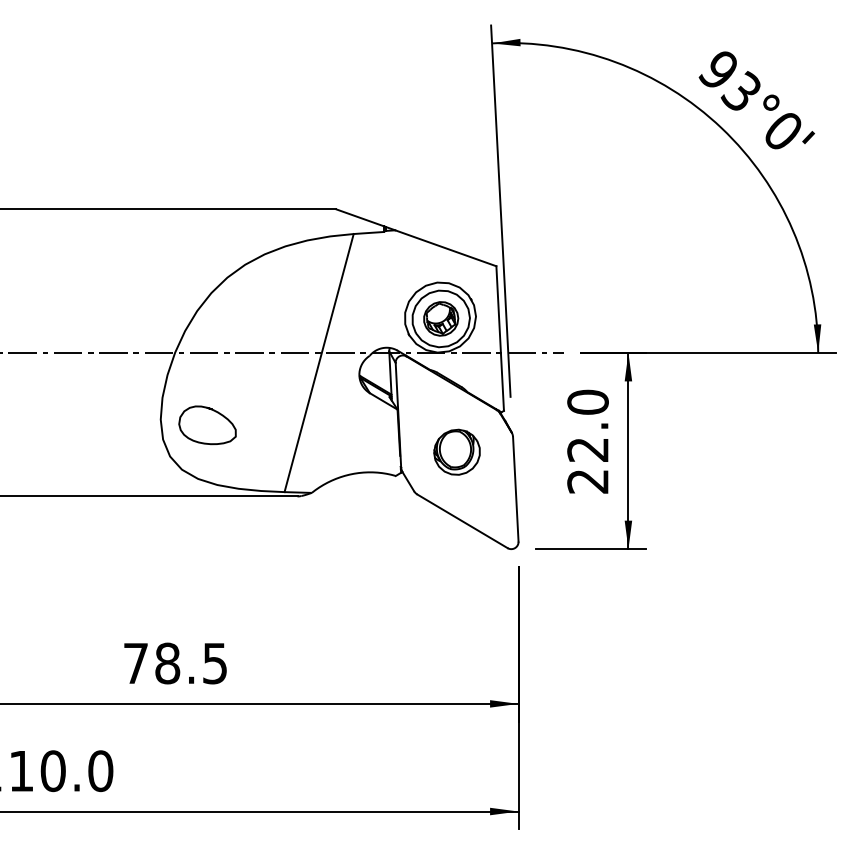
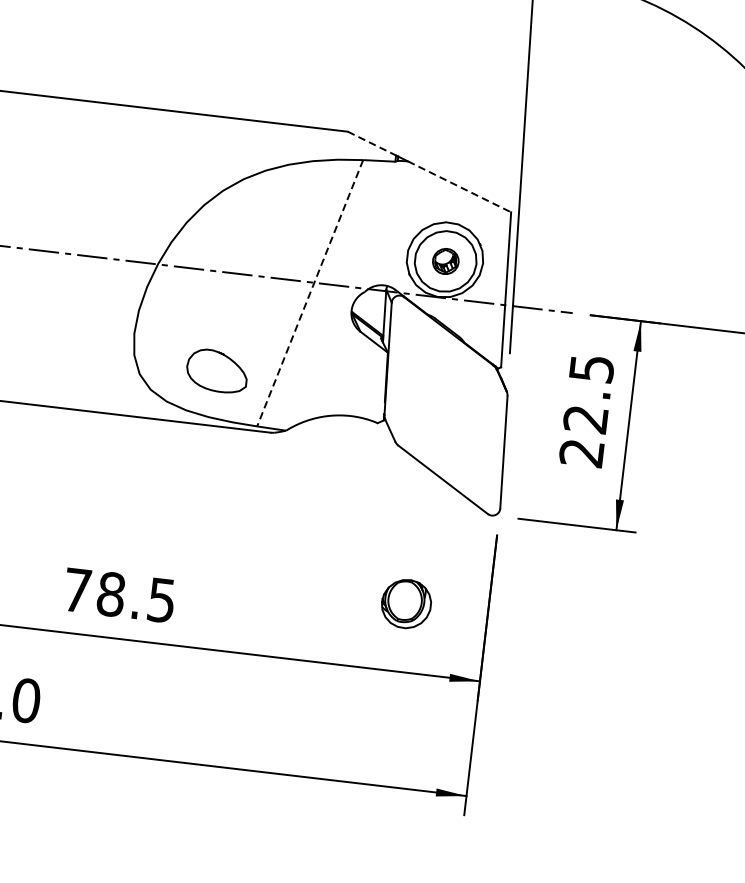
line: (360, 217) -> (372, 143), solid -> dashed
line: (445, 248) -> (459, 187), solid -> dashed
part: (441, 318) -> (446, 261), size x0.7
line: (319, 363) -> (310, 293), solid -> dashed
text: (587, 401) -> (591, 367), 22.0 -> 22.5
curve: (213, 411) -> (225, 357), moved
part: (456, 451) -> (405, 603), moved

